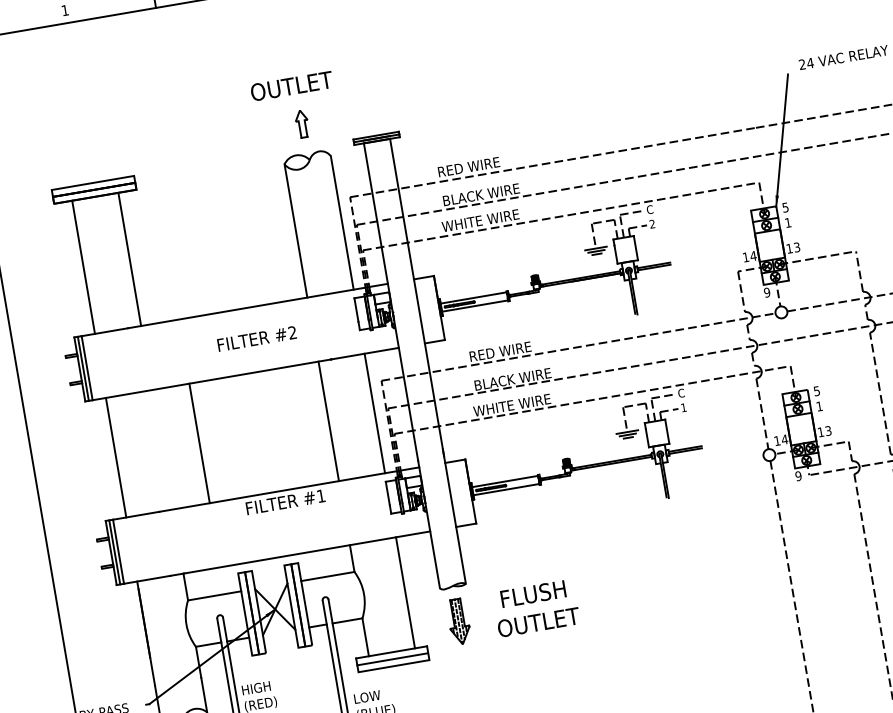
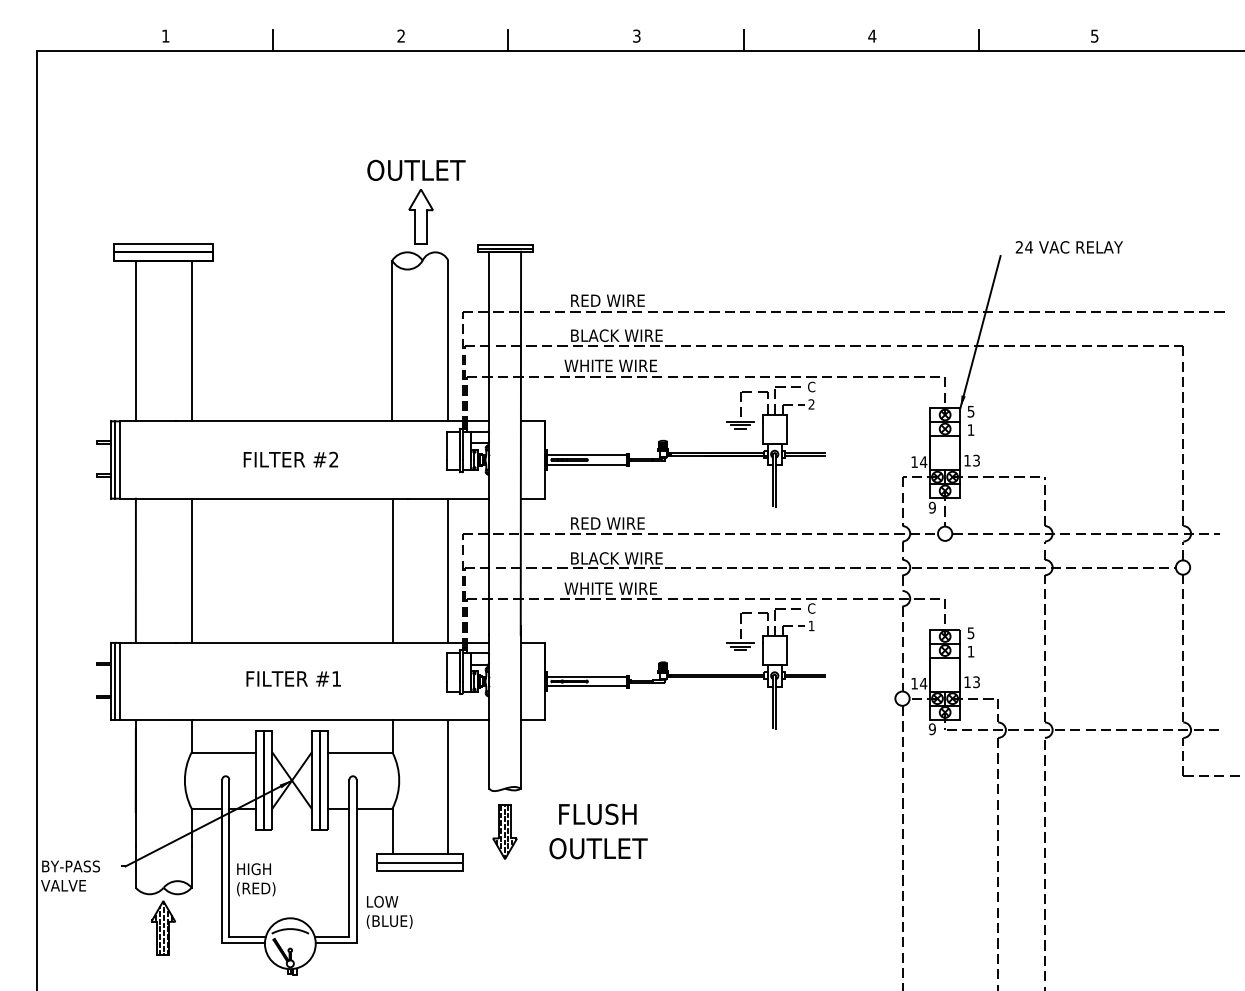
part: (301, 123) -> (420, 216), size x1.67
text: (256, 338) -> (290, 459), moved
line: (199, 443) -> (191, 570), moved
text: (285, 501) -> (293, 678), moved

